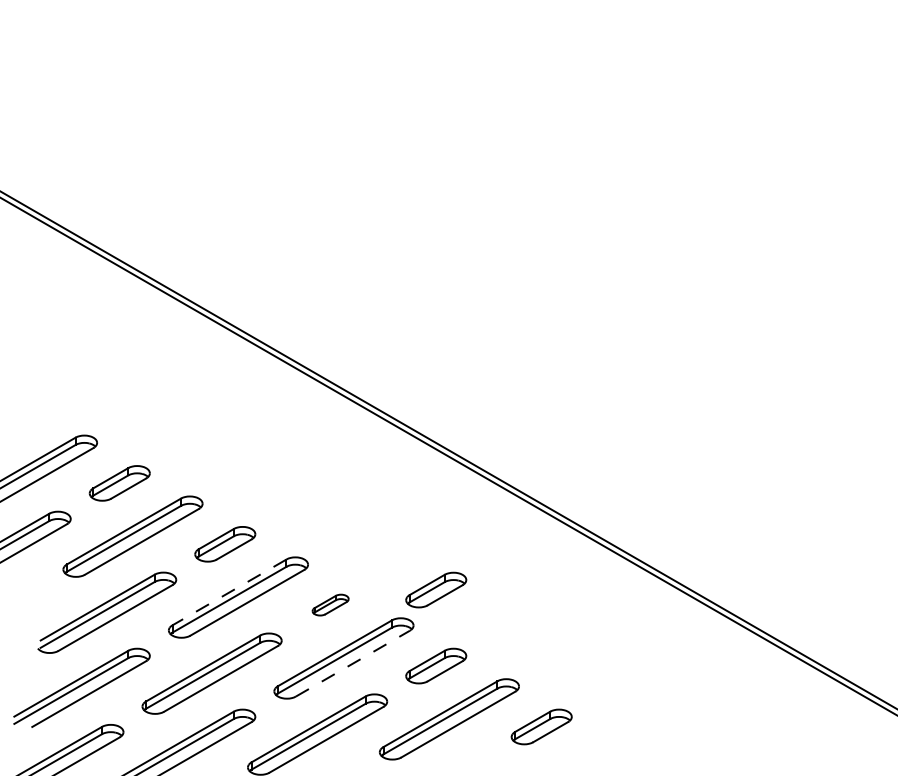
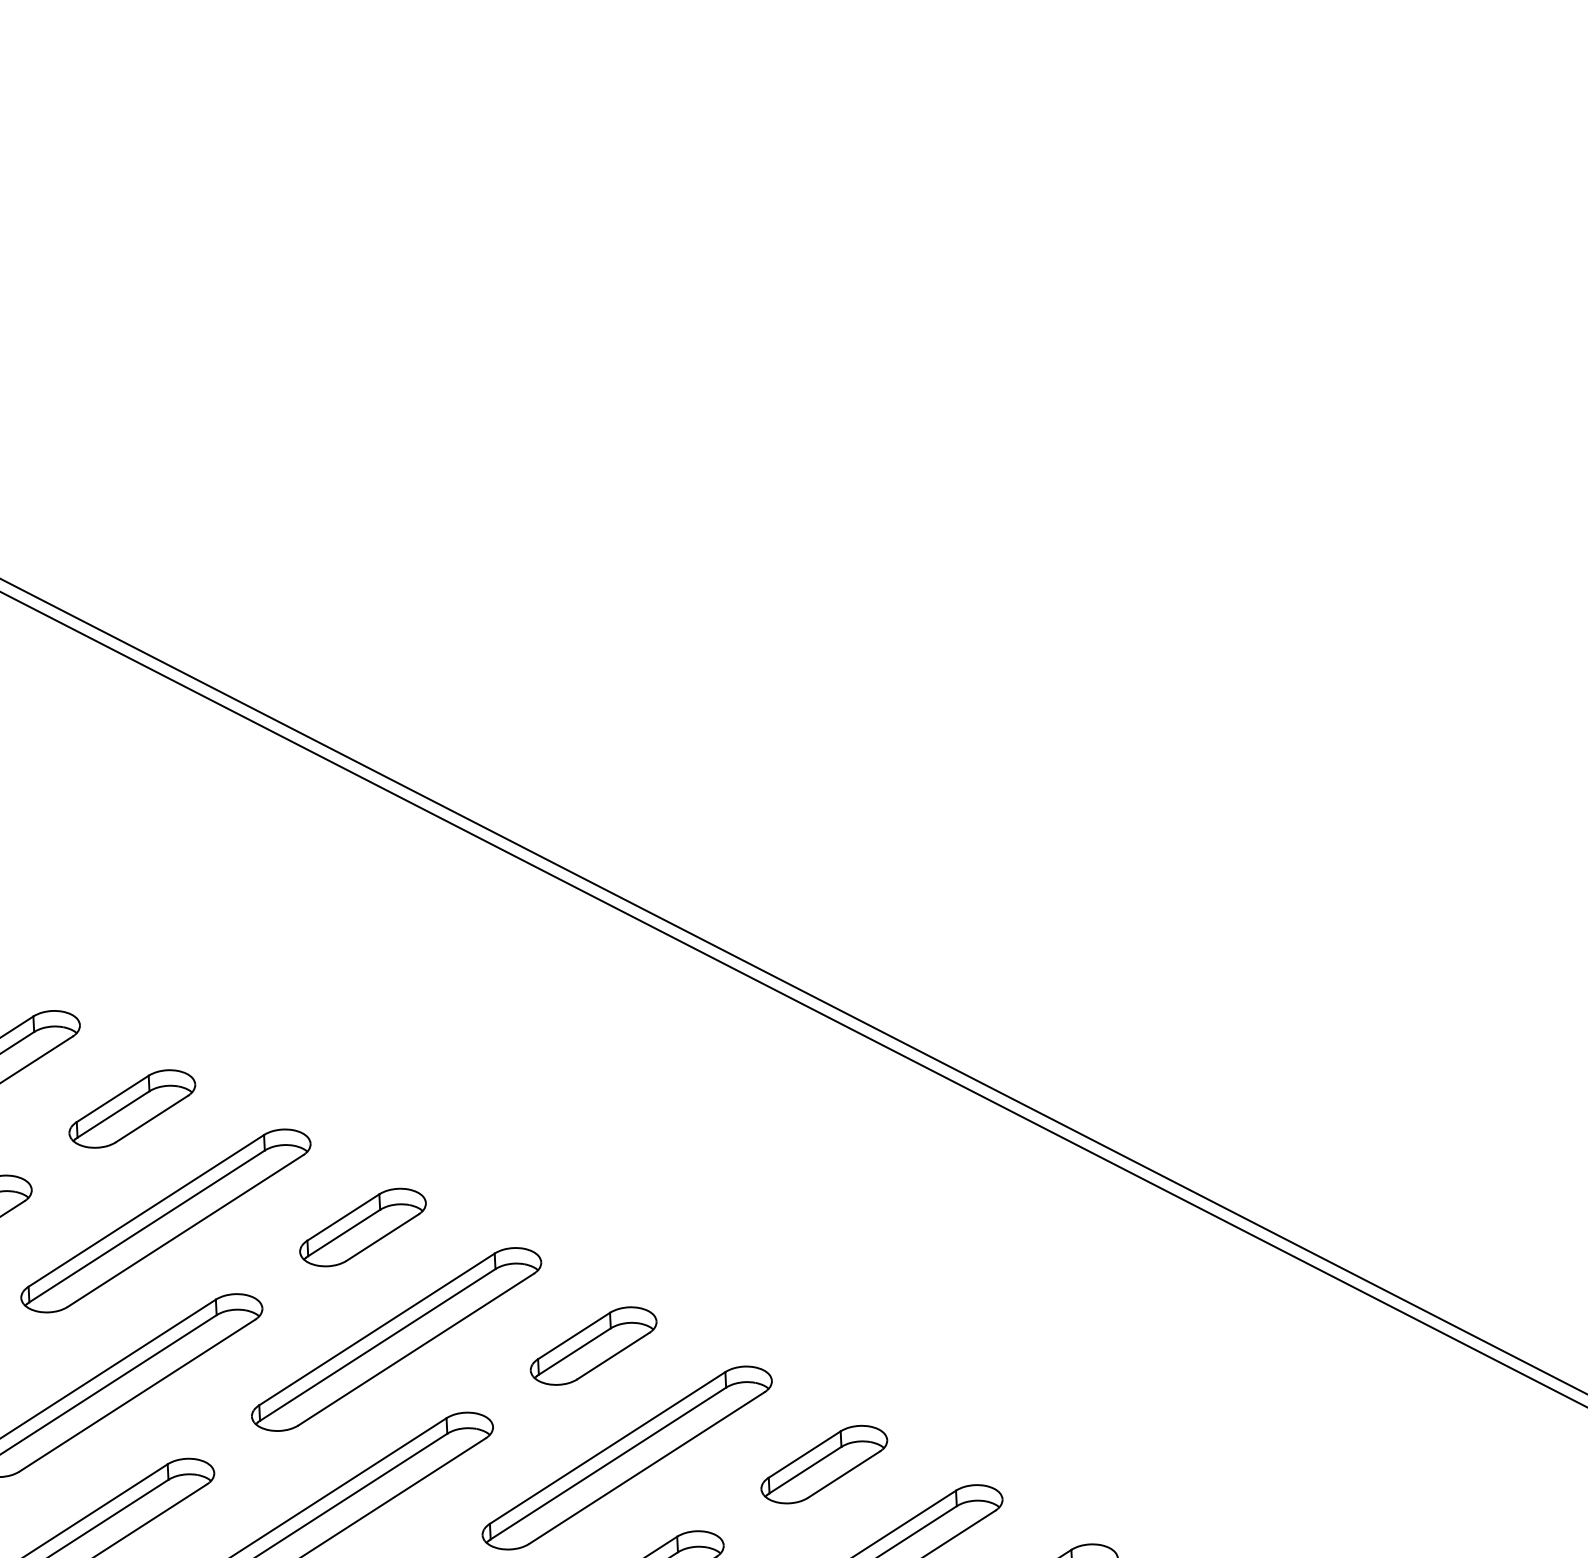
part: (436, 589) -> (816, 1301), removed
line: (229, 592) -> (376, 1329), dashed -> solid
part: (330, 604) -> (593, 1344), size x1.67
line: (352, 663) -> (645, 1467), dashed -> solid

